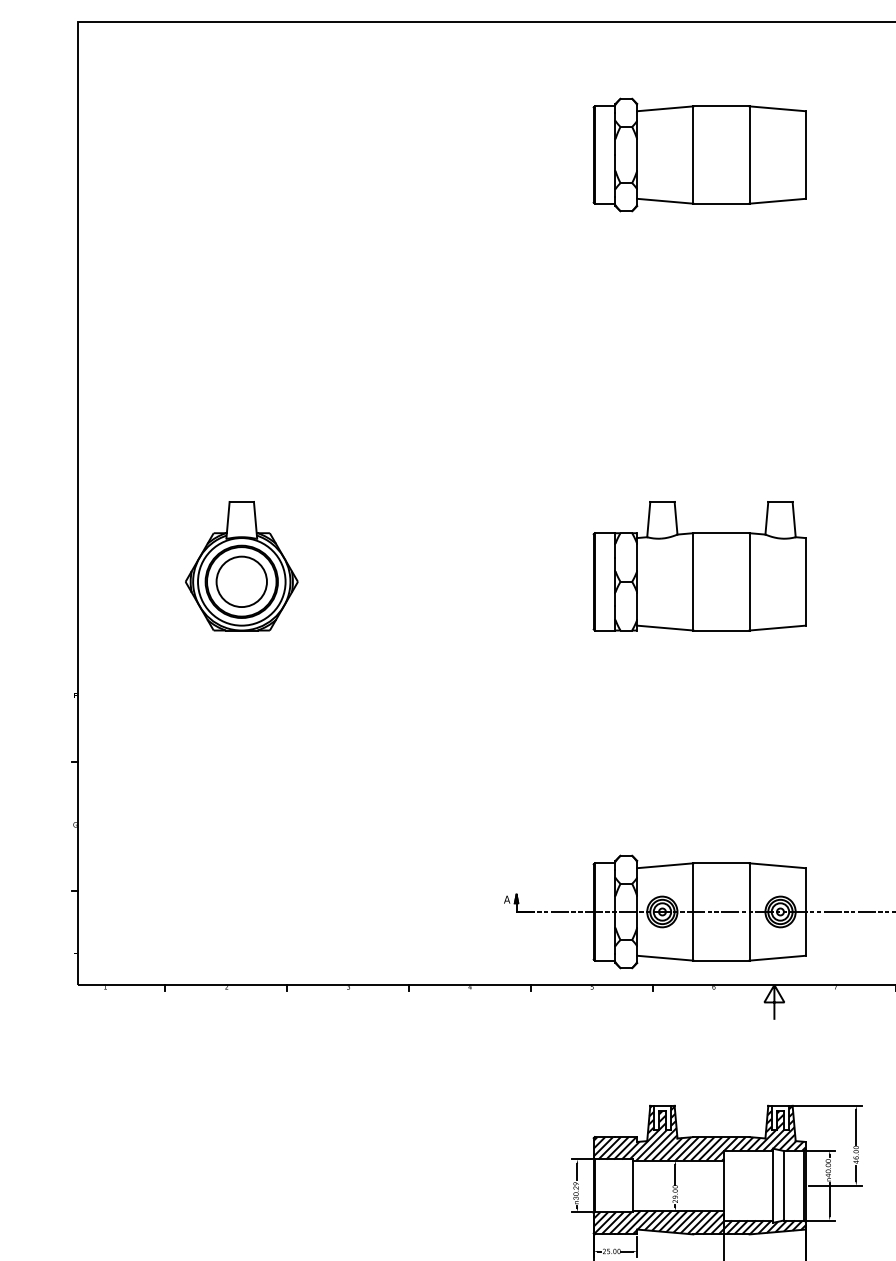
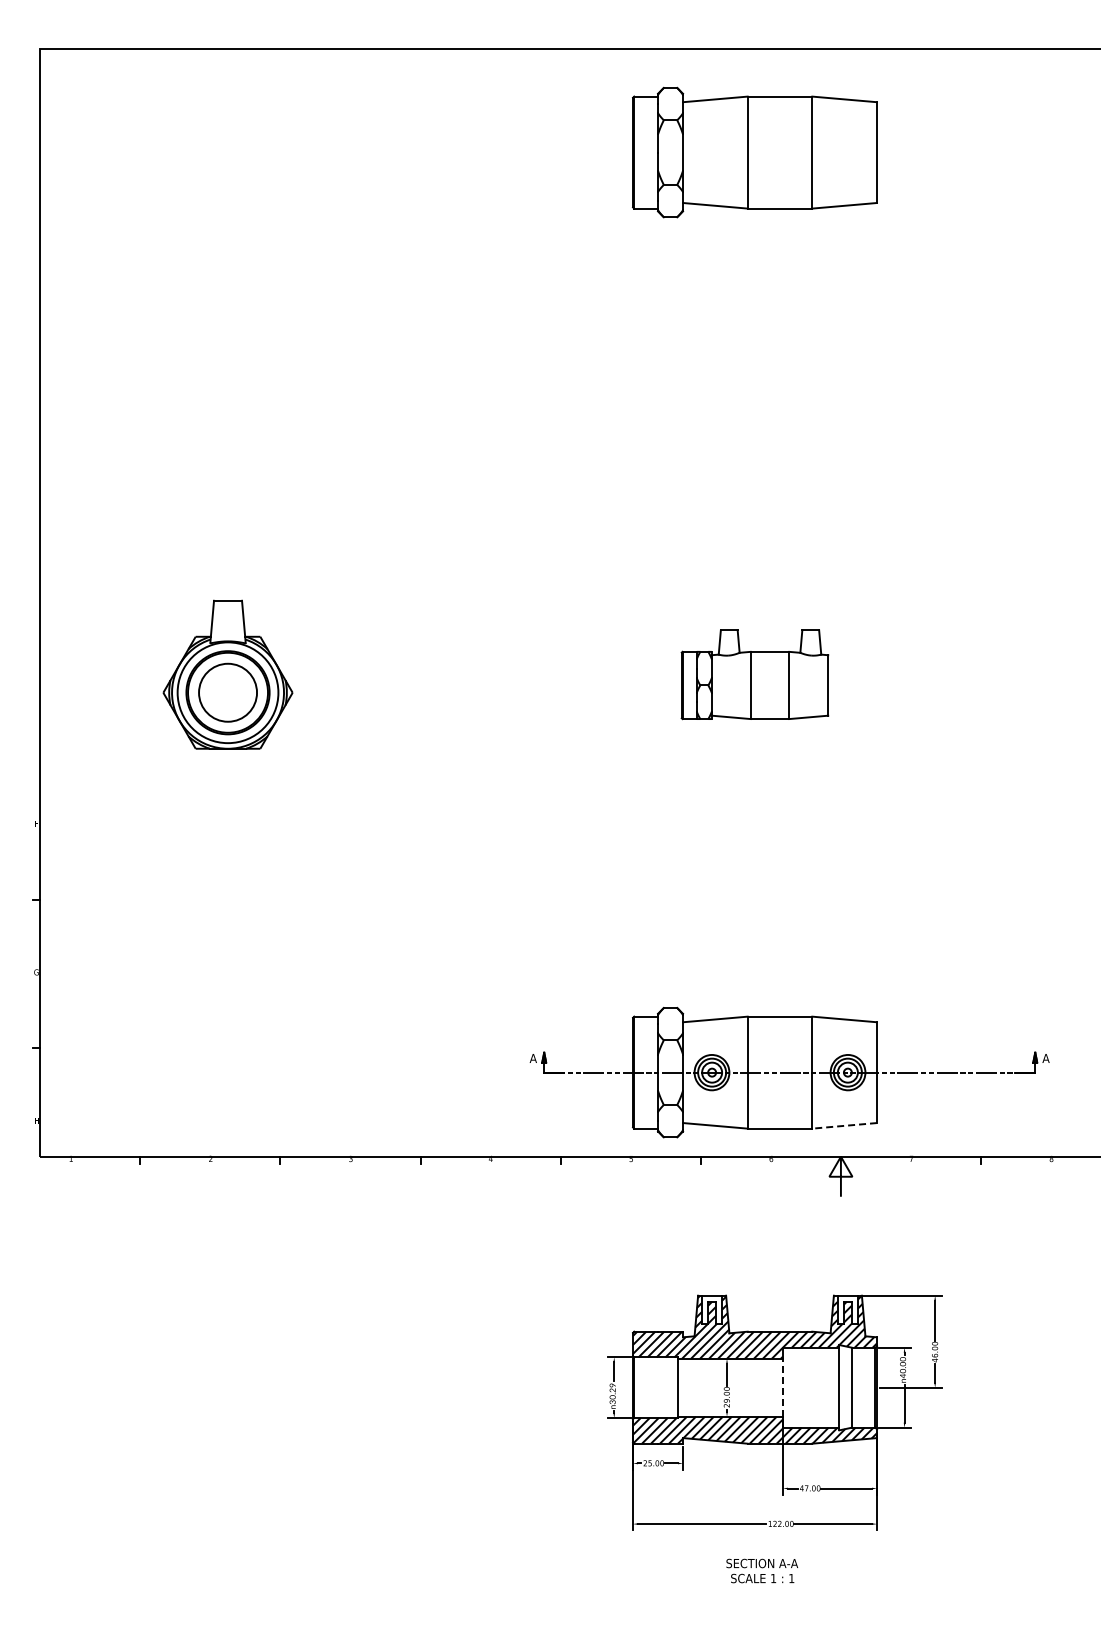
part: (699, 154) -> (754, 152), moved
part: (699, 565) -> (754, 674), size x0.6
line: (777, 957) -> (844, 1125), solid -> dashed
line: (724, 1185) -> (783, 1387), solid -> dashed

